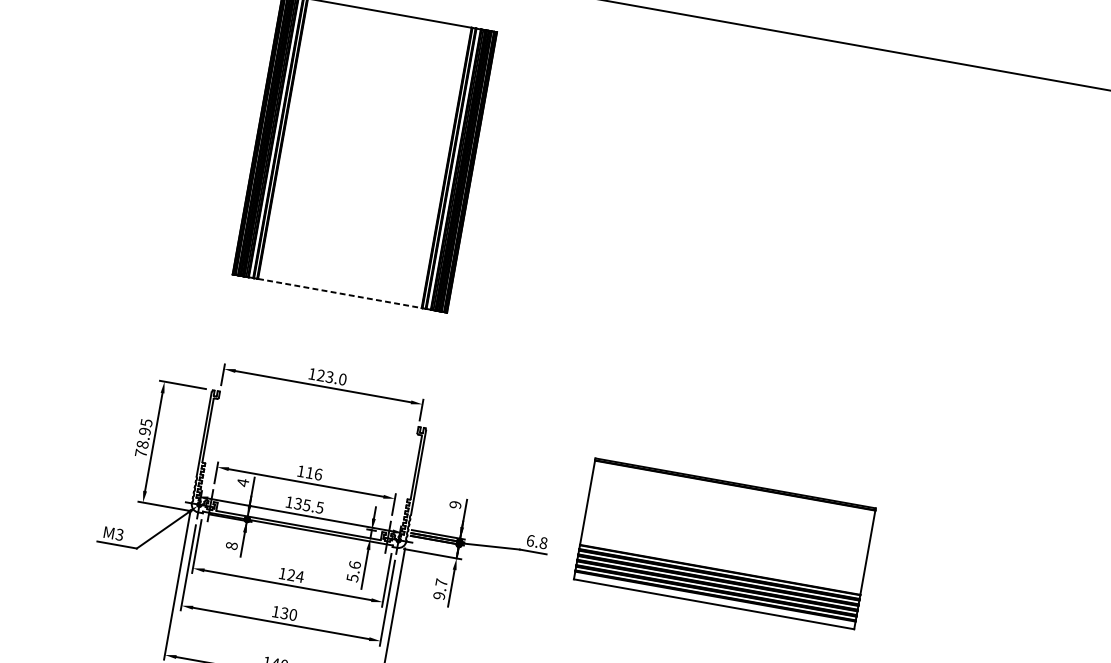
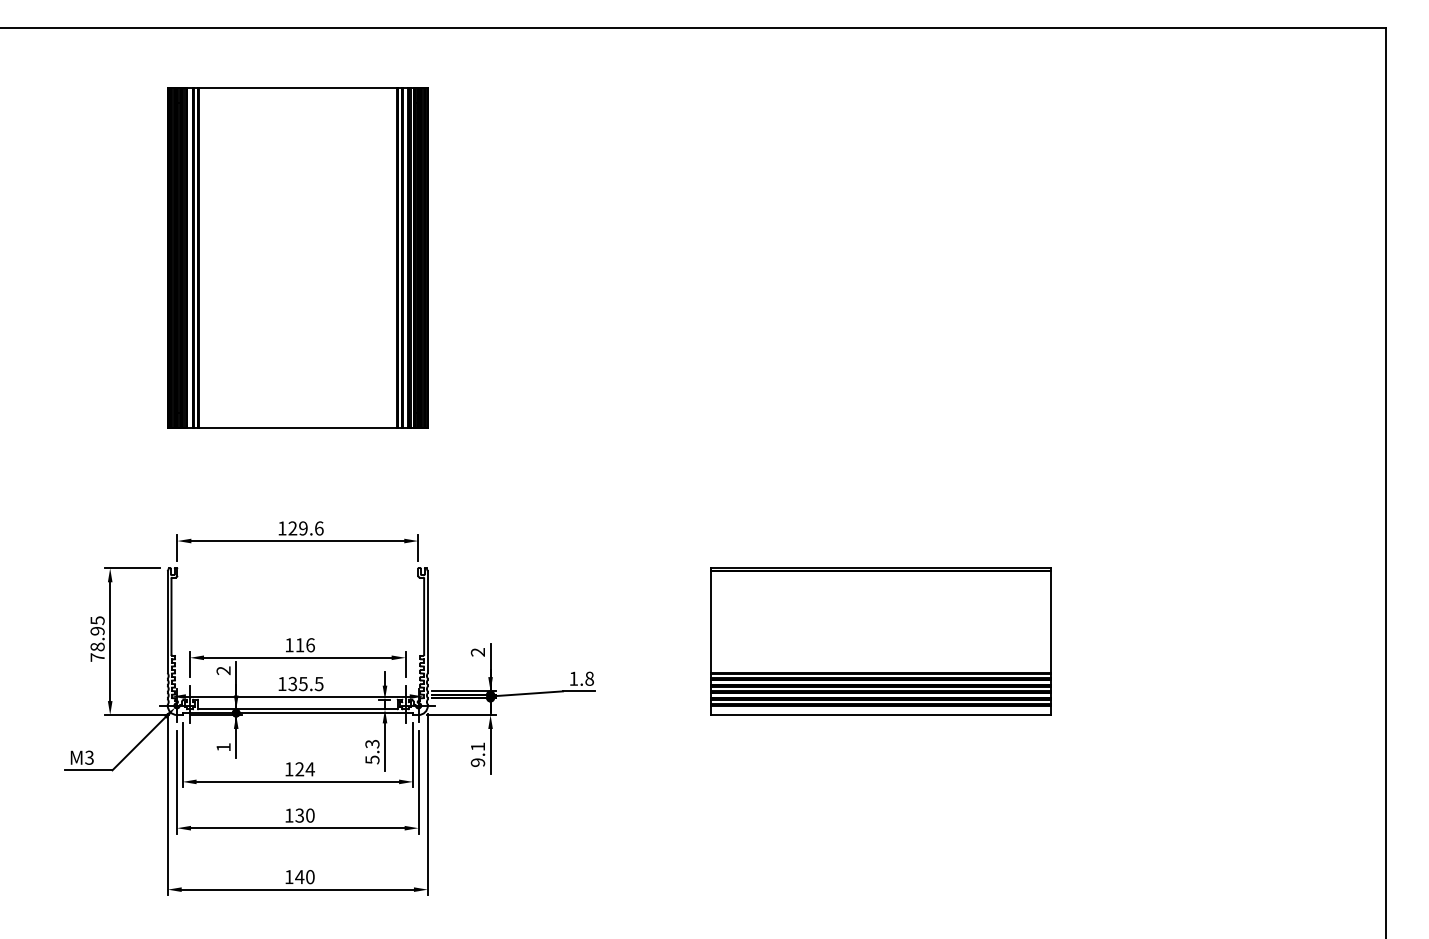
line: (340, 293) -> (298, 427), dashed -> solid
text: (336, 378) -> (311, 528), 123.0 -> 129.6
text: (243, 482) -> (223, 670), 4 -> 2
text: (455, 505) -> (478, 652), 9 -> 2
text: (530, 540) -> (573, 678), 6.8 -> 1.8
part: (724, 543) -> (880, 641), moved
text: (231, 546) -> (223, 747), 8 -> 1
text: (355, 564) -> (372, 743), 5.6 -> 5.3
text: (441, 582) -> (477, 746), 9.7 -> 9.1

